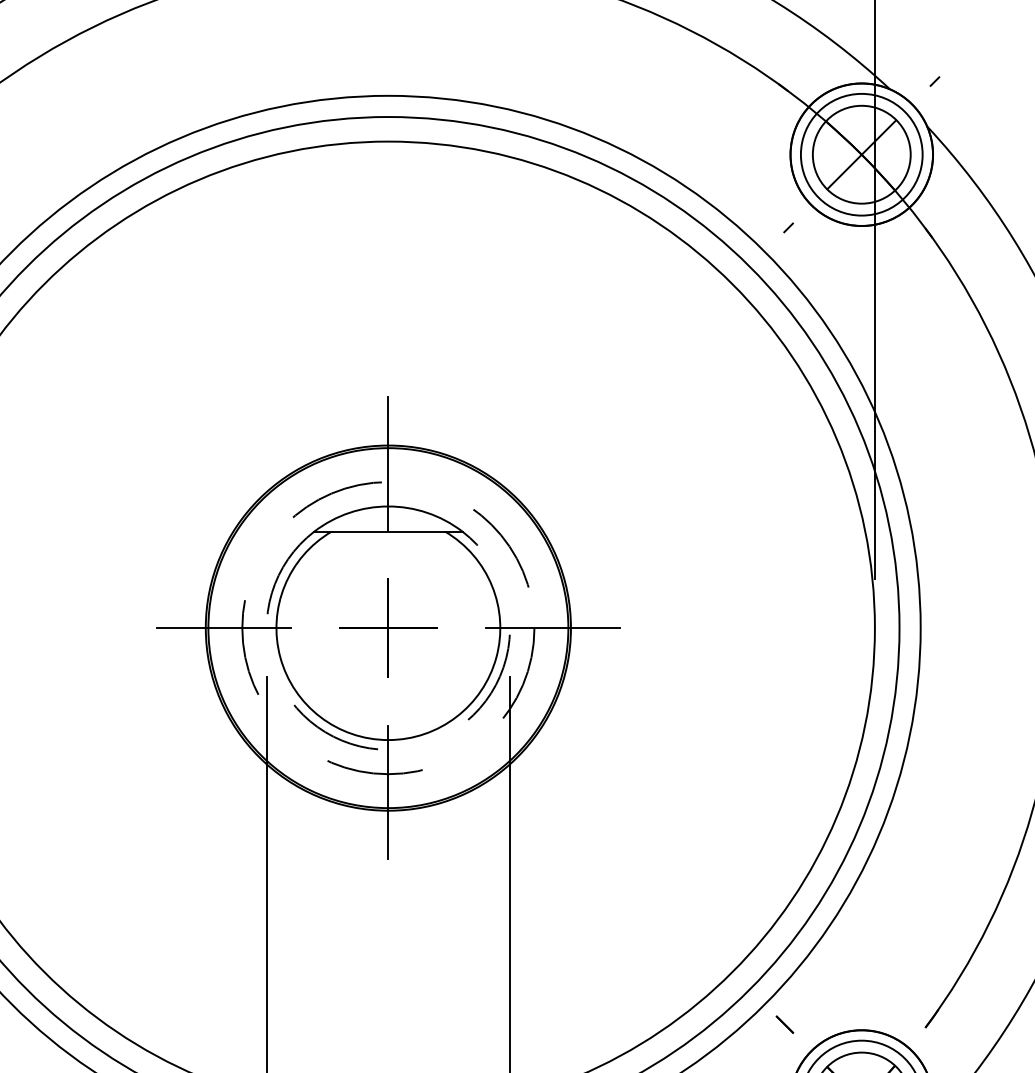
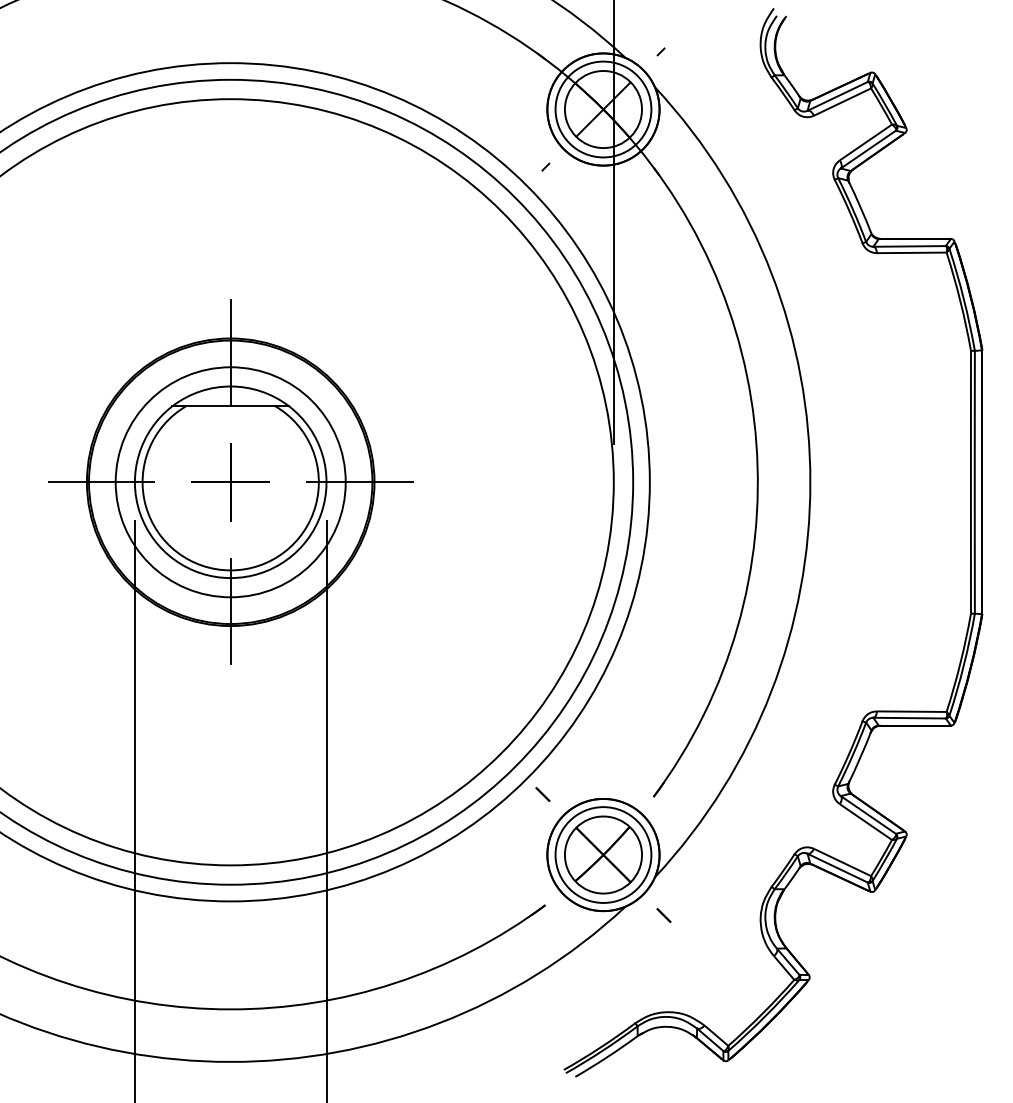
circle: (388, 628) -> (230, 482), dashed -> solid
arc: (388, 750) -> (230, 578), dashed -> solid

